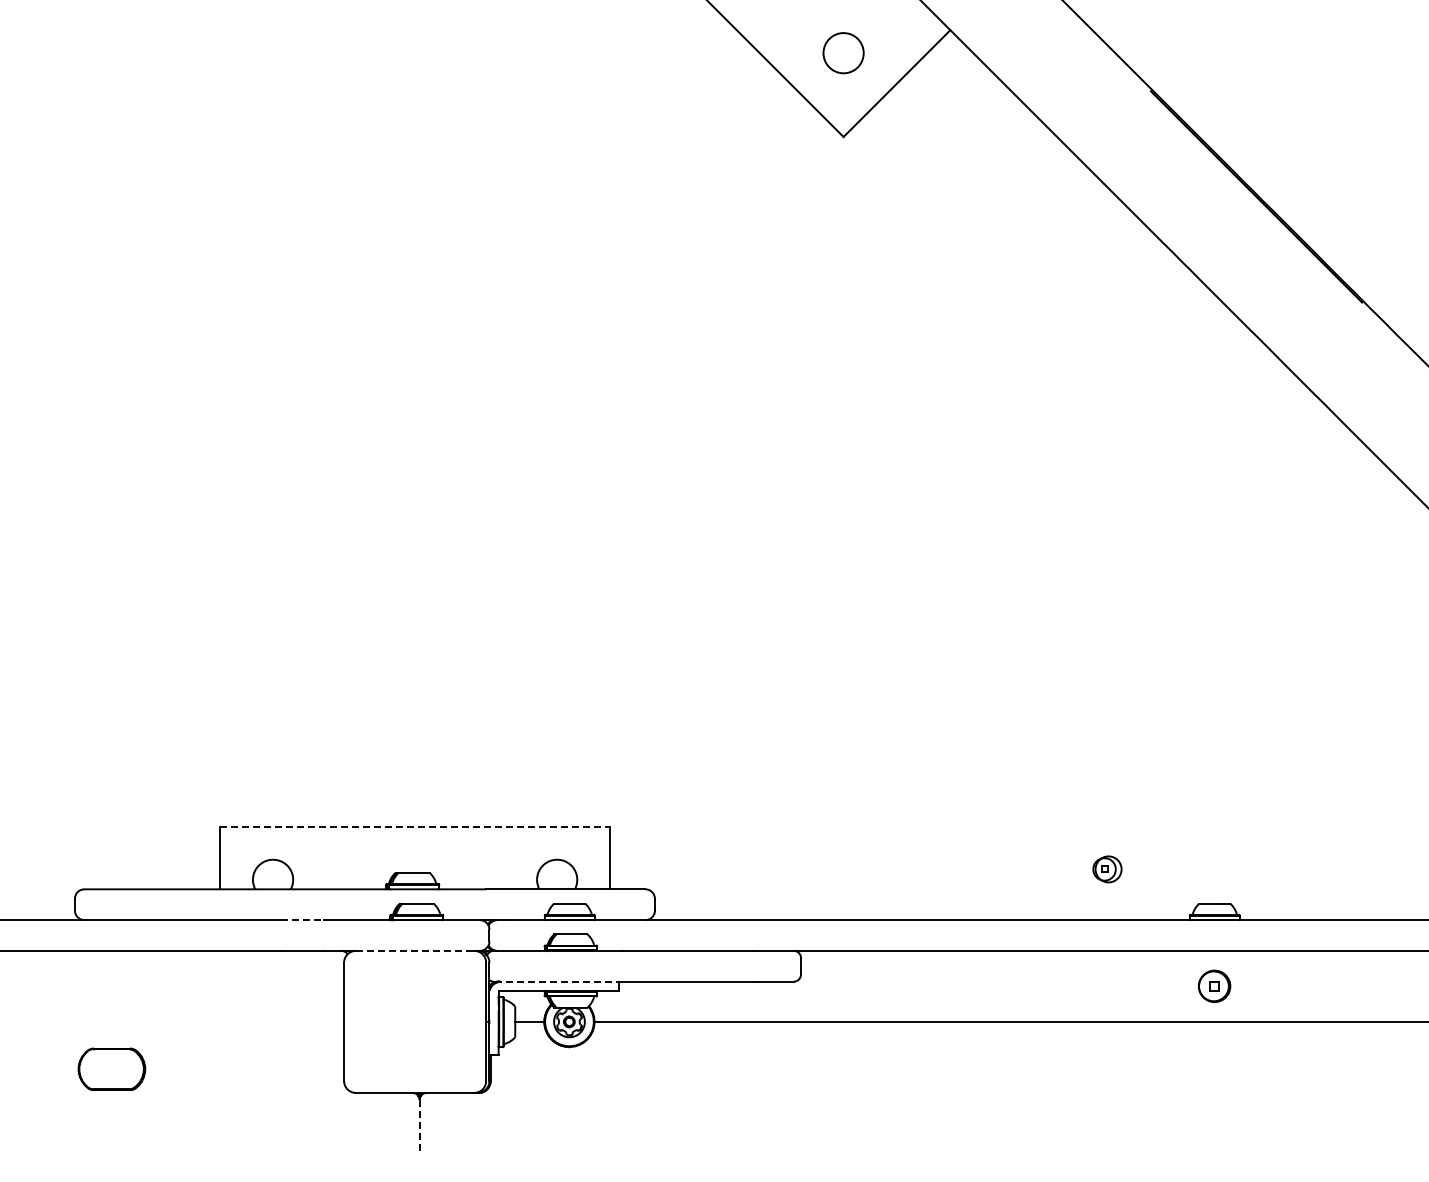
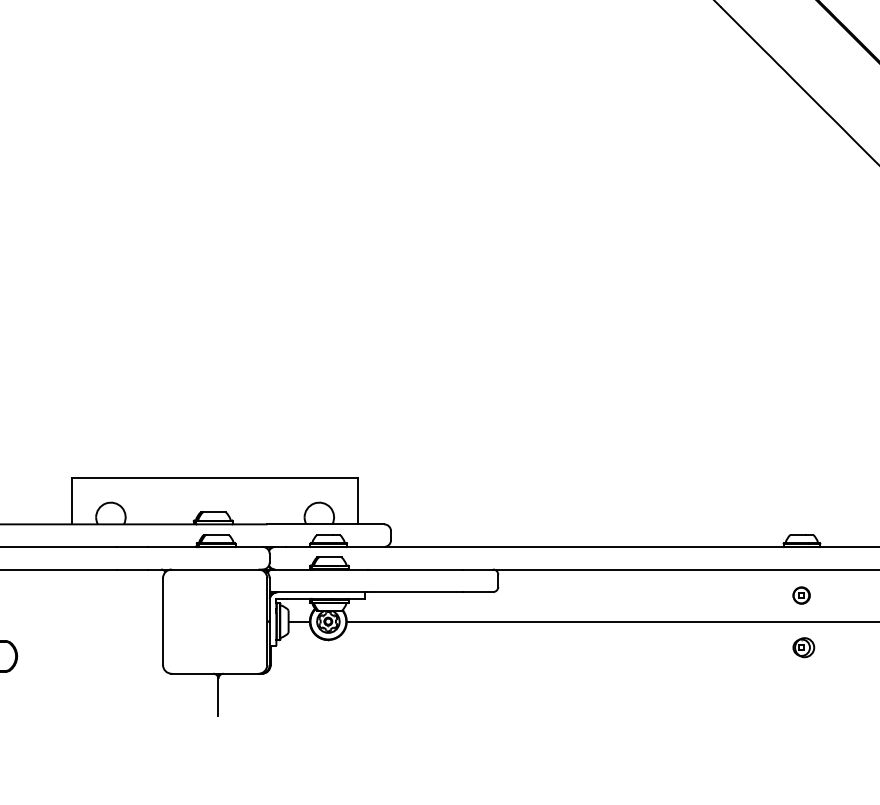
line: (415, 826) -> (215, 478), dashed -> solid
part: (1107, 869) -> (803, 647), moved
line: (303, 920) -> (133, 547), dashed -> solid
line: (415, 950) -> (215, 569), dashed -> solid
line: (559, 981) -> (321, 591), dashed -> solid
part: (1214, 986) -> (801, 595), size x0.71
line: (419, 1124) -> (218, 696), dashed -> solid

